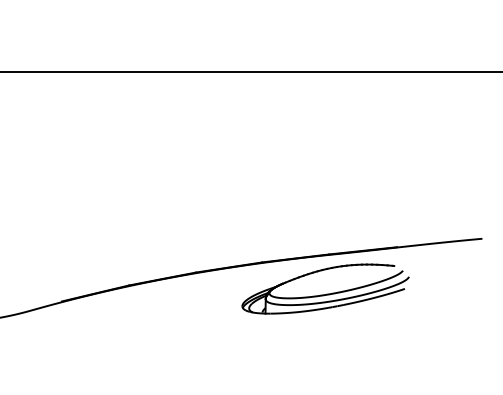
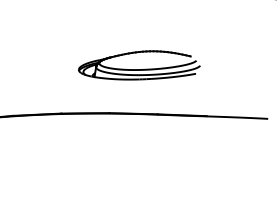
part: (325, 288) -> (139, 65), moved

